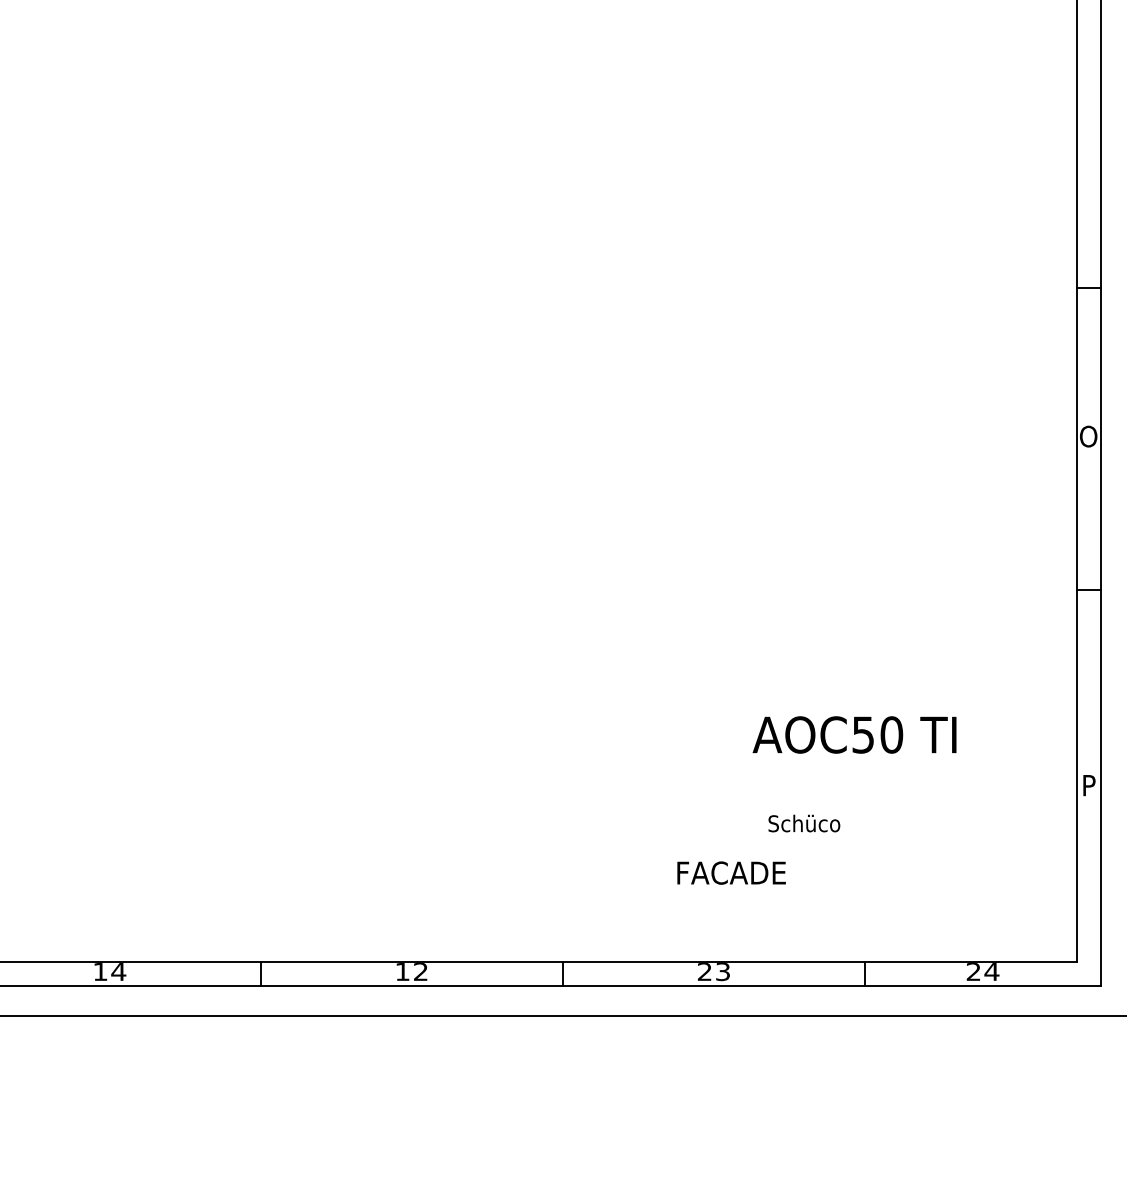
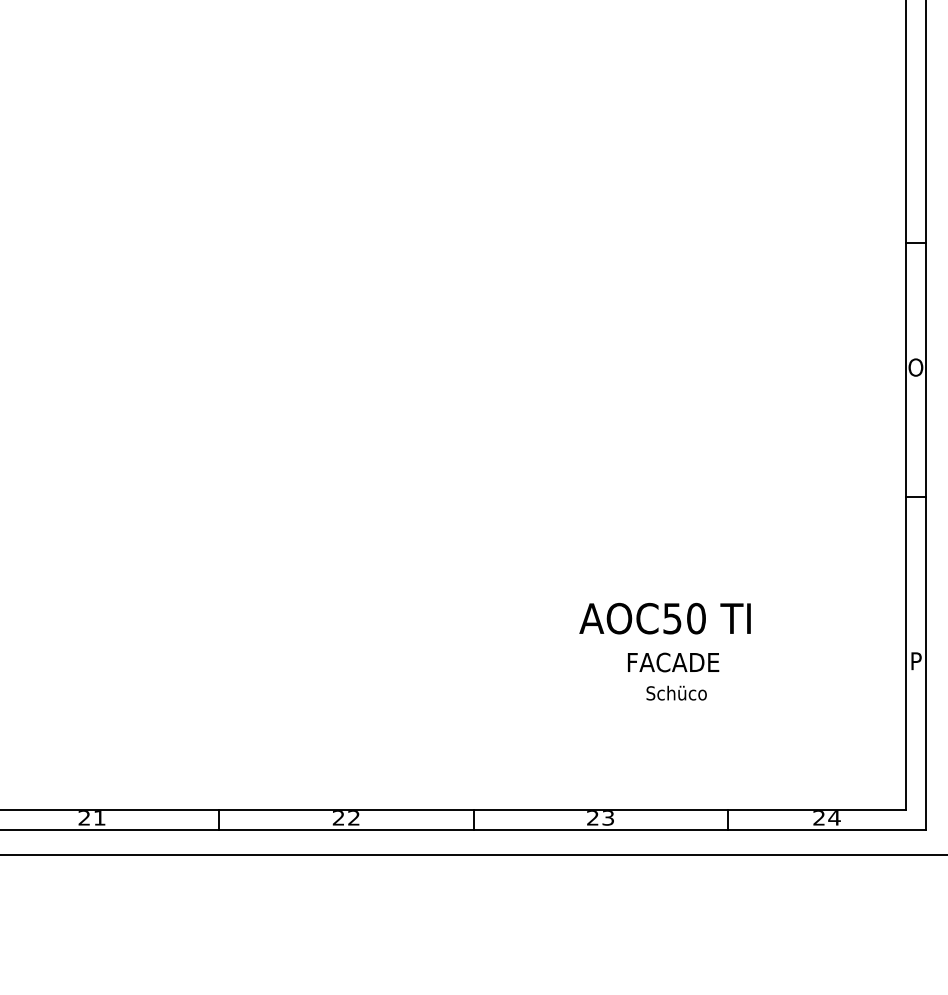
text: (854, 734) -> (665, 618), moved
text: (731, 872) -> (673, 662), moved
text: (109, 971) -> (91, 817), 14 -> 21
text: (402, 971) -> (338, 817), 12 -> 22

